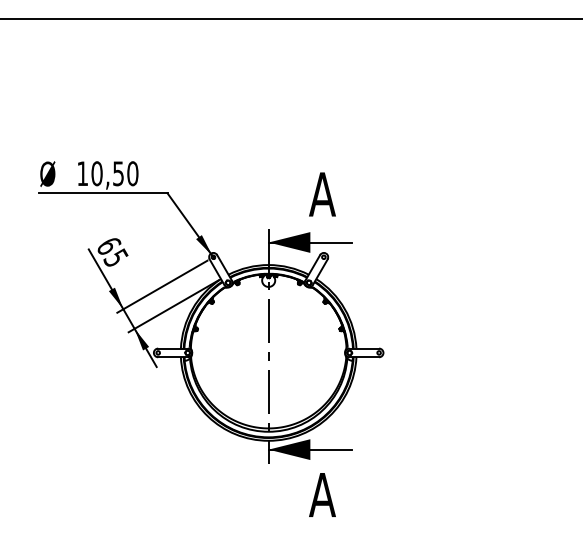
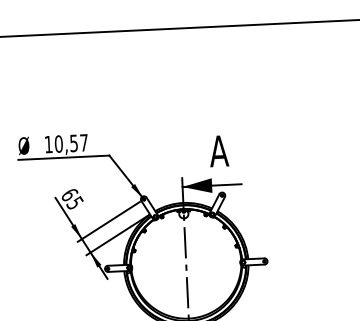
text: (132, 173) -> (83, 142), 10,50 -> 10,57

